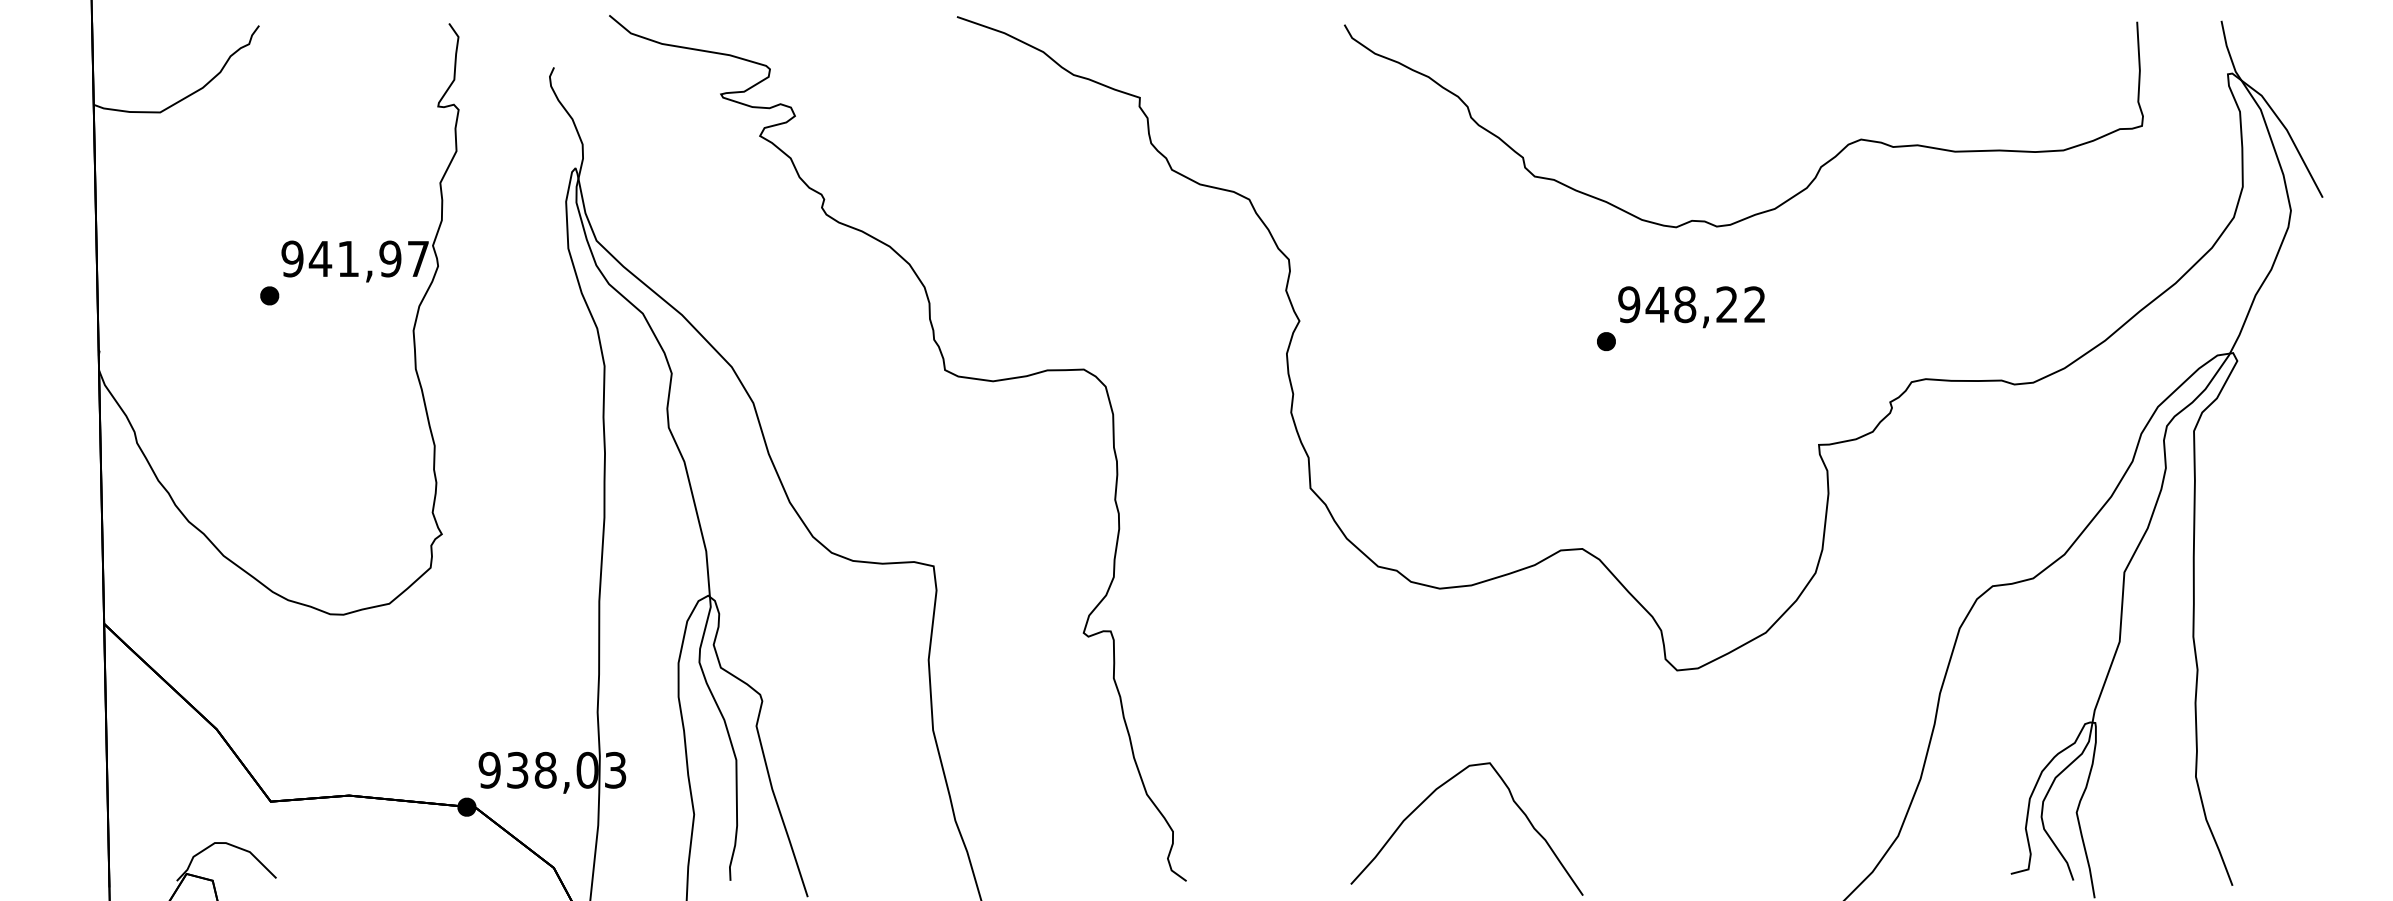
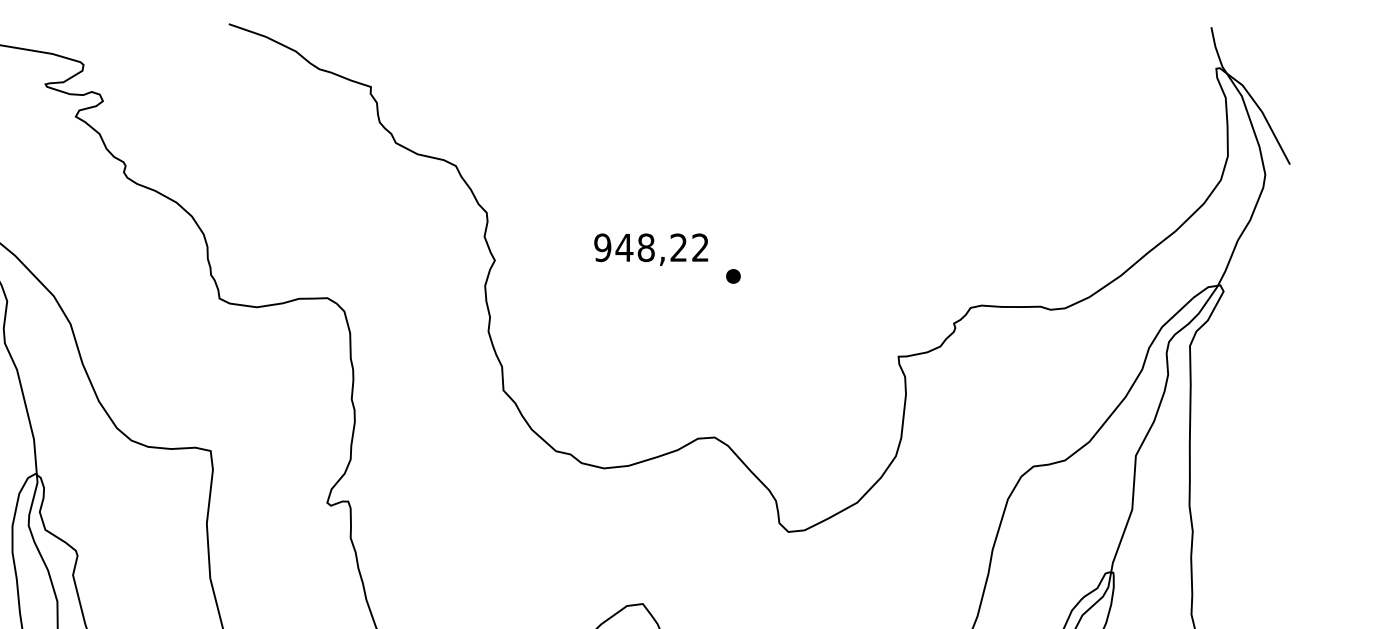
curve: (1791, 196) -> (877, 163), removed
text: (1691, 307) -> (651, 249), moved

